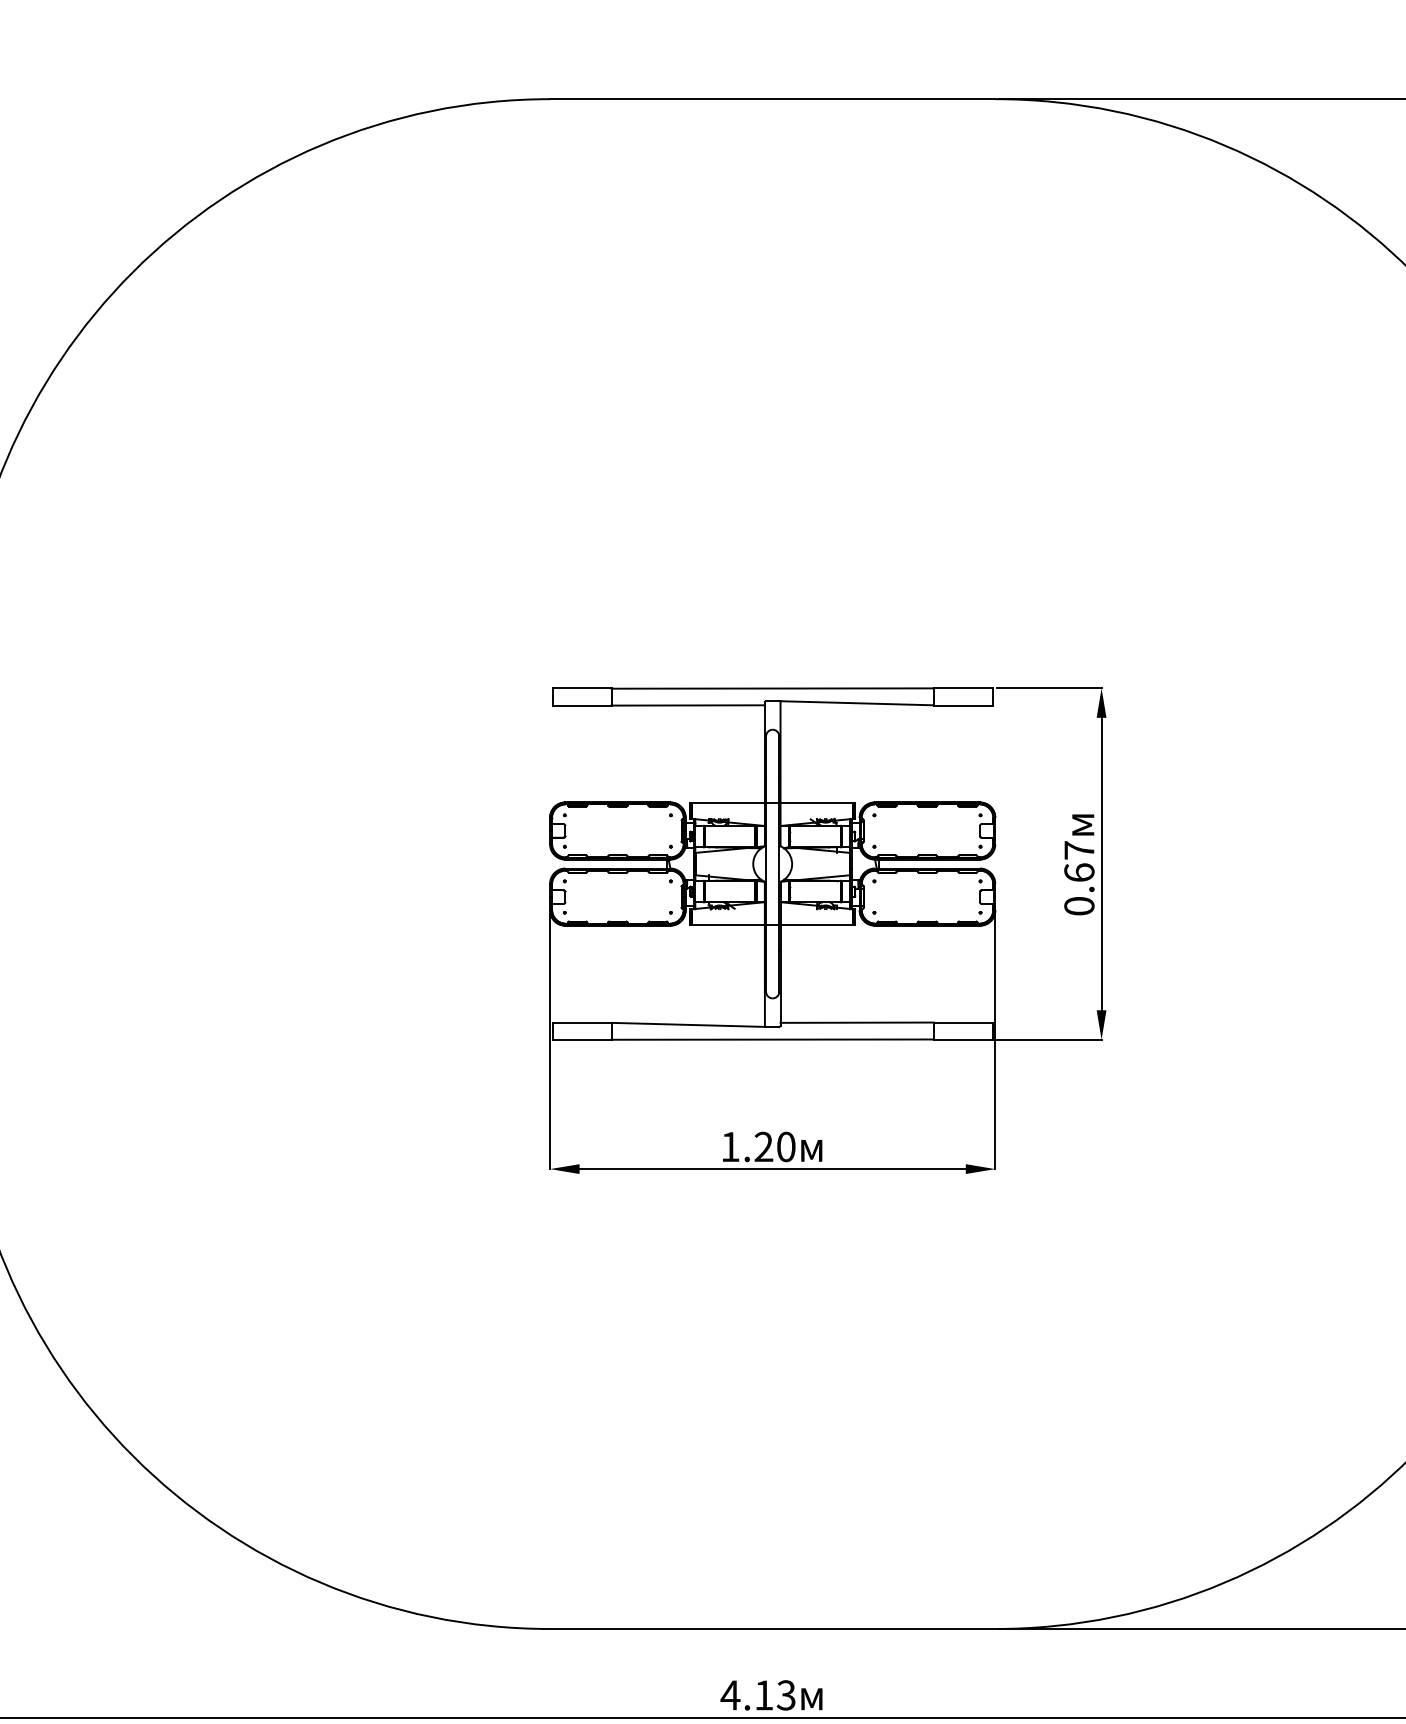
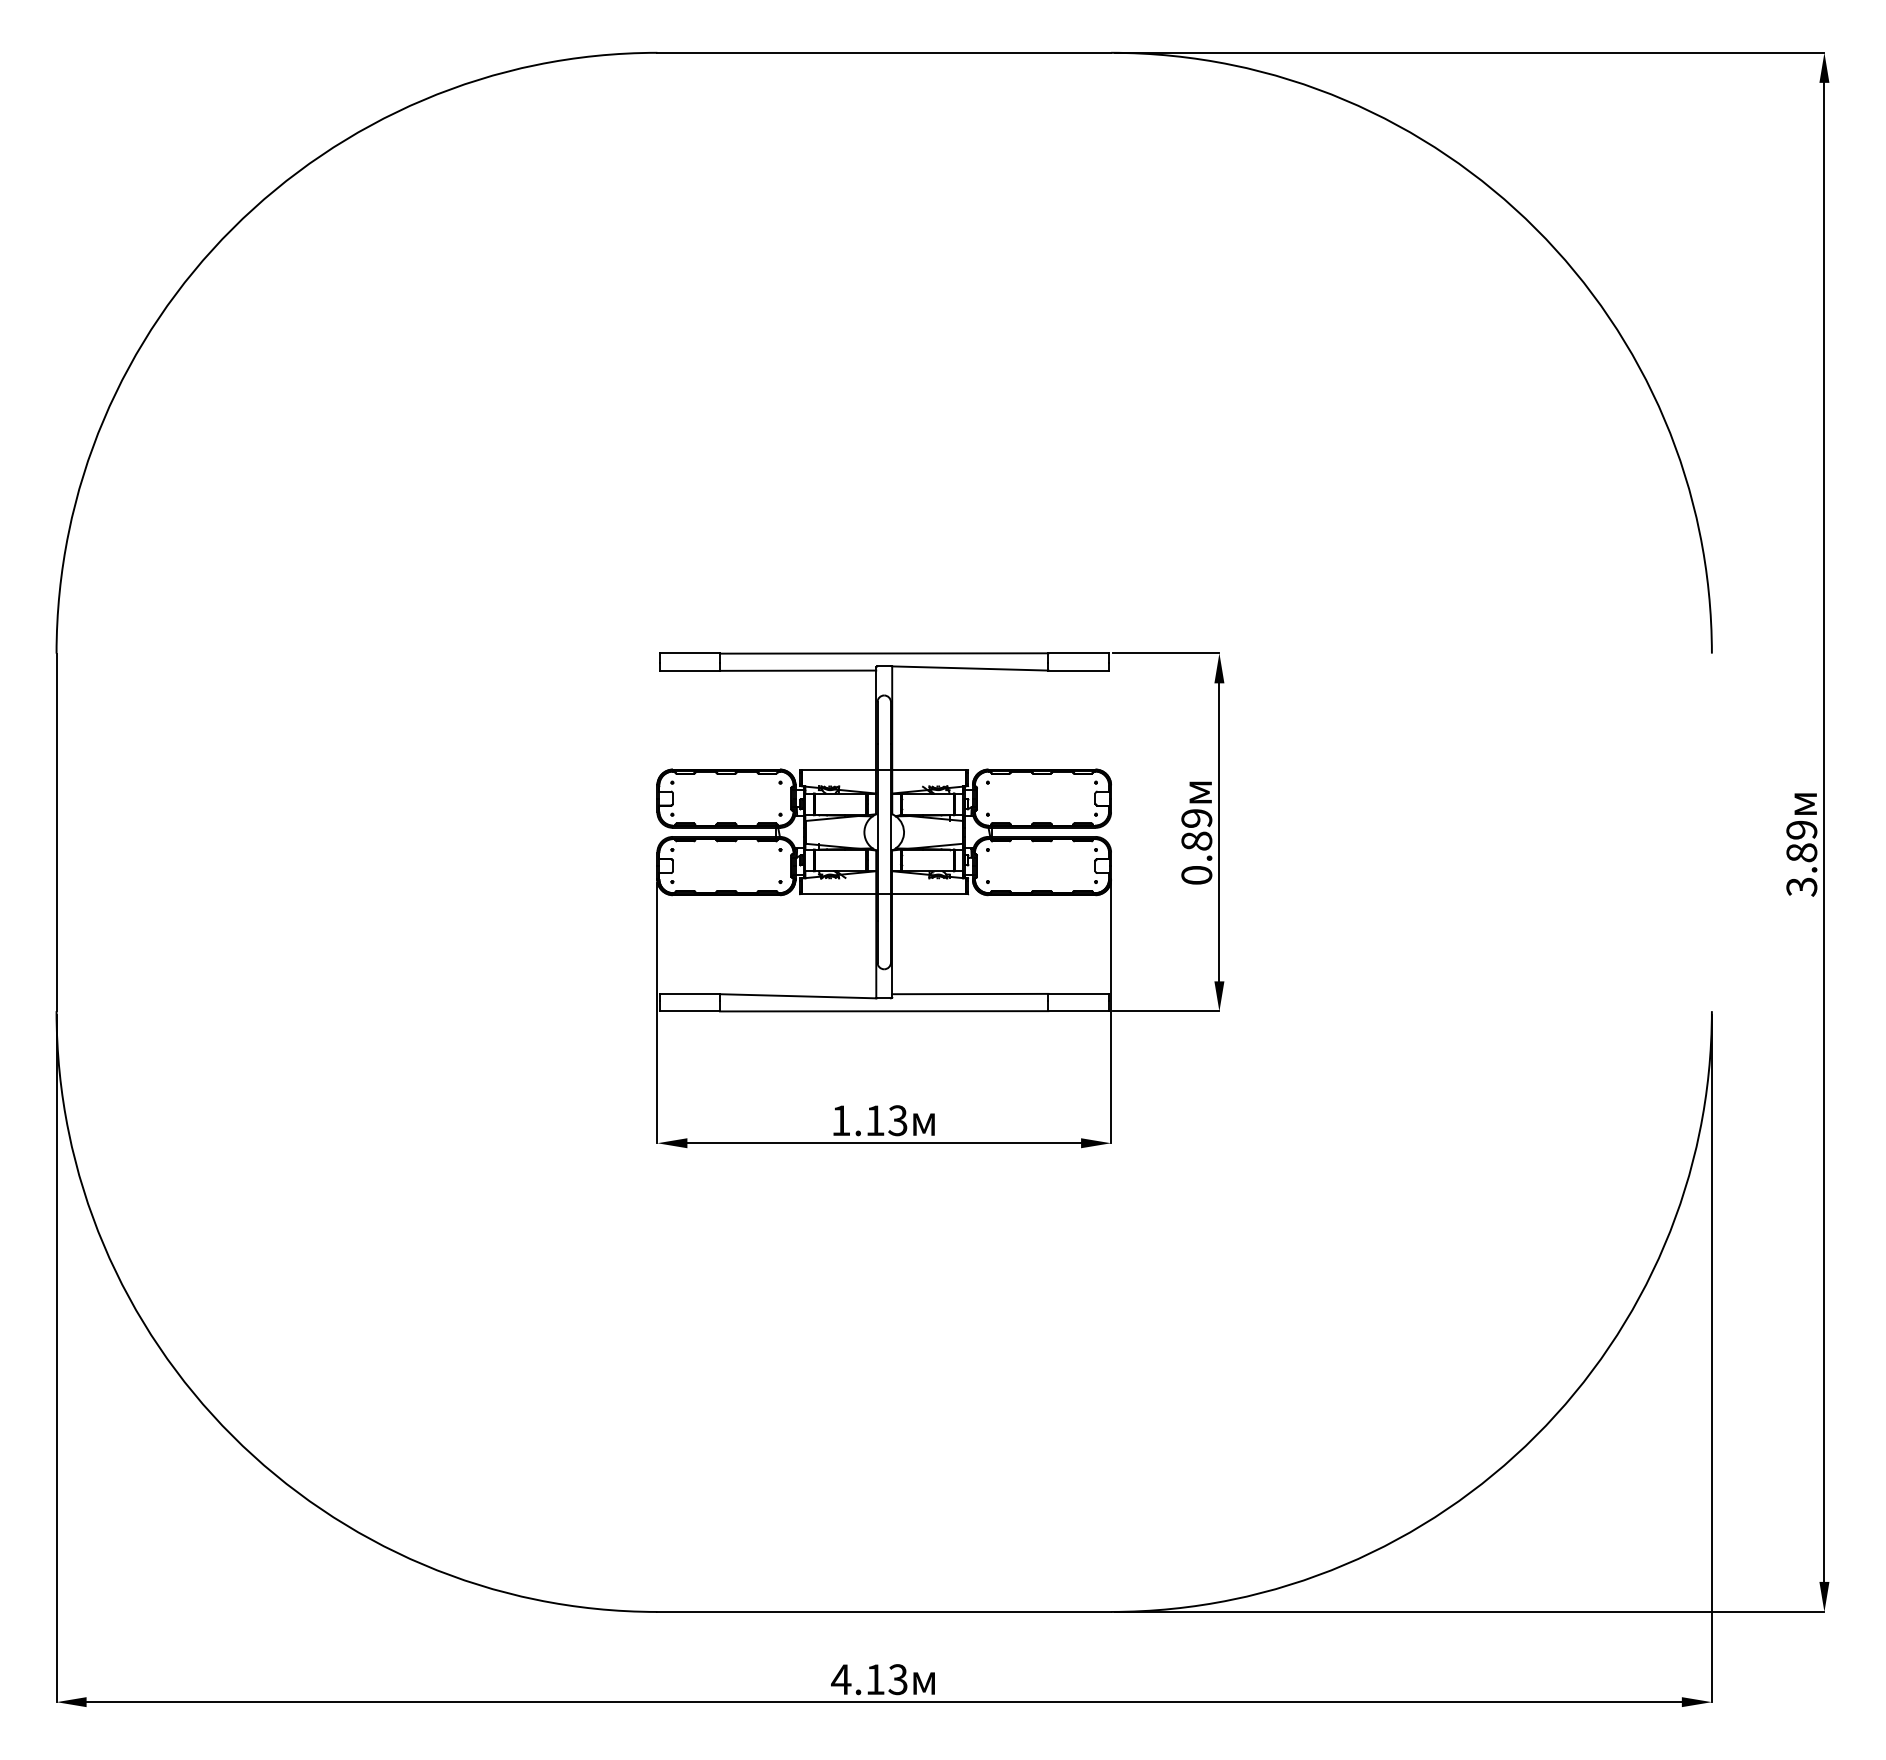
text: (1079, 861) -> (1196, 829), 0.67 -> 0.89
text: (774, 1146) -> (886, 1120), 1.20 -> 1.13

